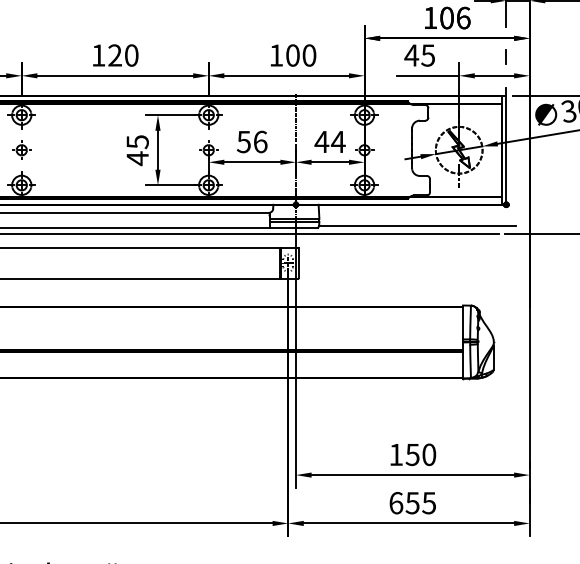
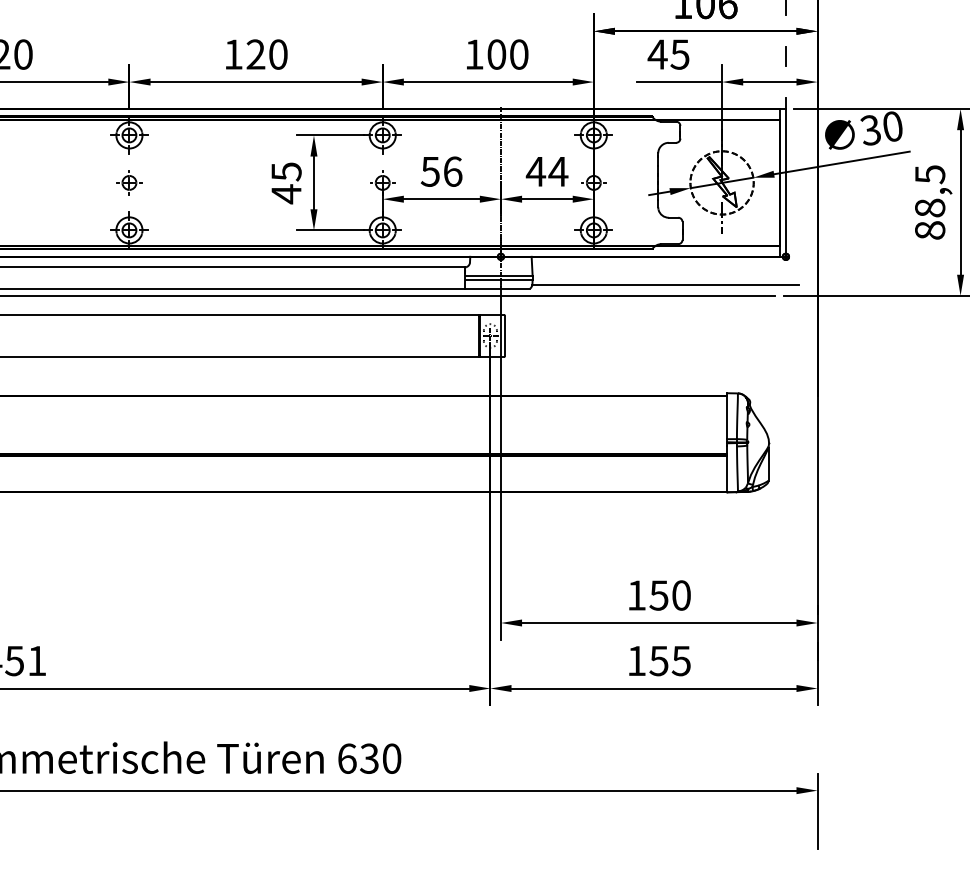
text: (396, 502) -> (637, 660), 655 -> 155

